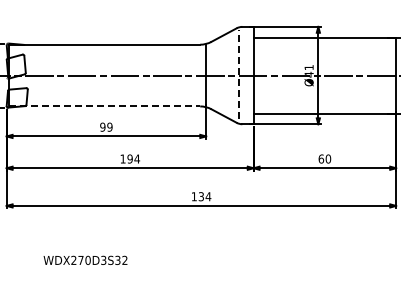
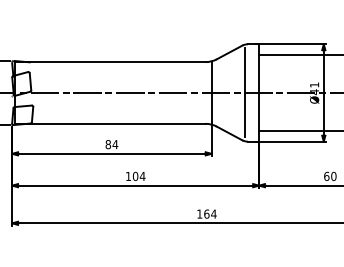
line: (239, 74) -> (244, 91), dashed -> solid
line: (104, 106) -> (109, 123), dashed -> solid
text: (106, 126) -> (111, 143), 99 -> 84
text: (129, 159) -> (134, 176), 194 -> 104
text: (201, 196) -> (206, 213), 134 -> 164

